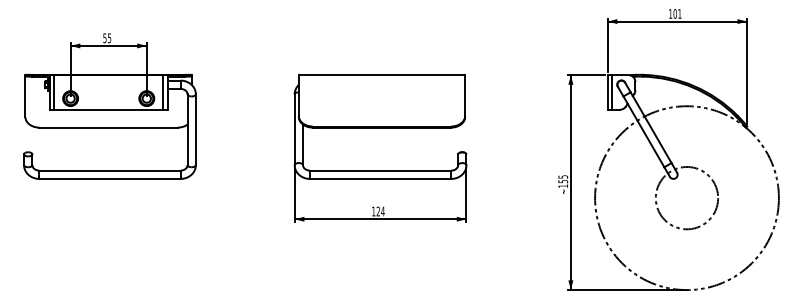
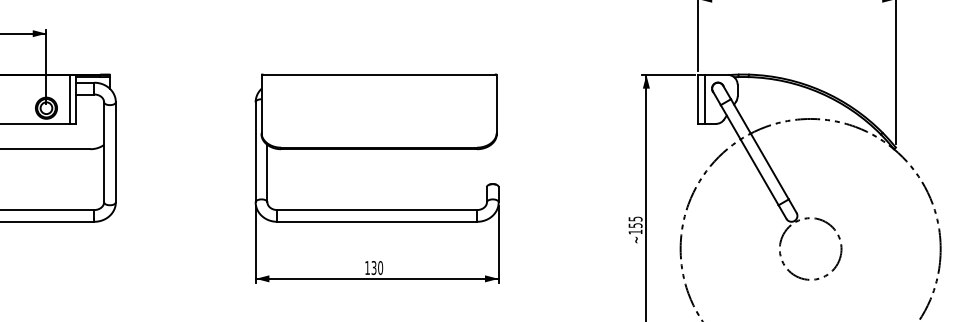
circle: (686, 197) -> (809, 248), size x0.7
text: (380, 211) -> (377, 267), 124 -> 130

